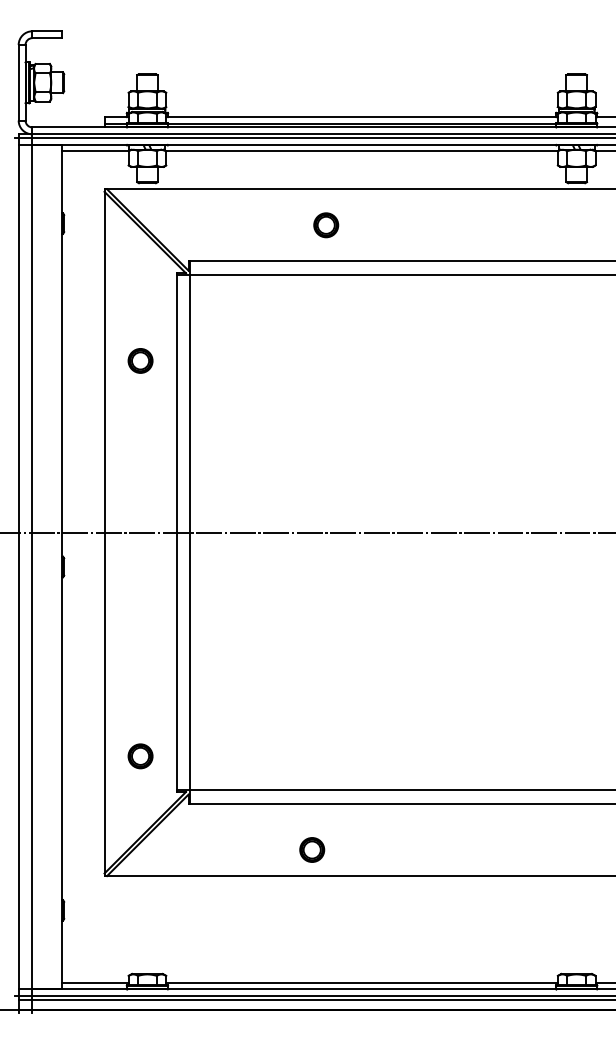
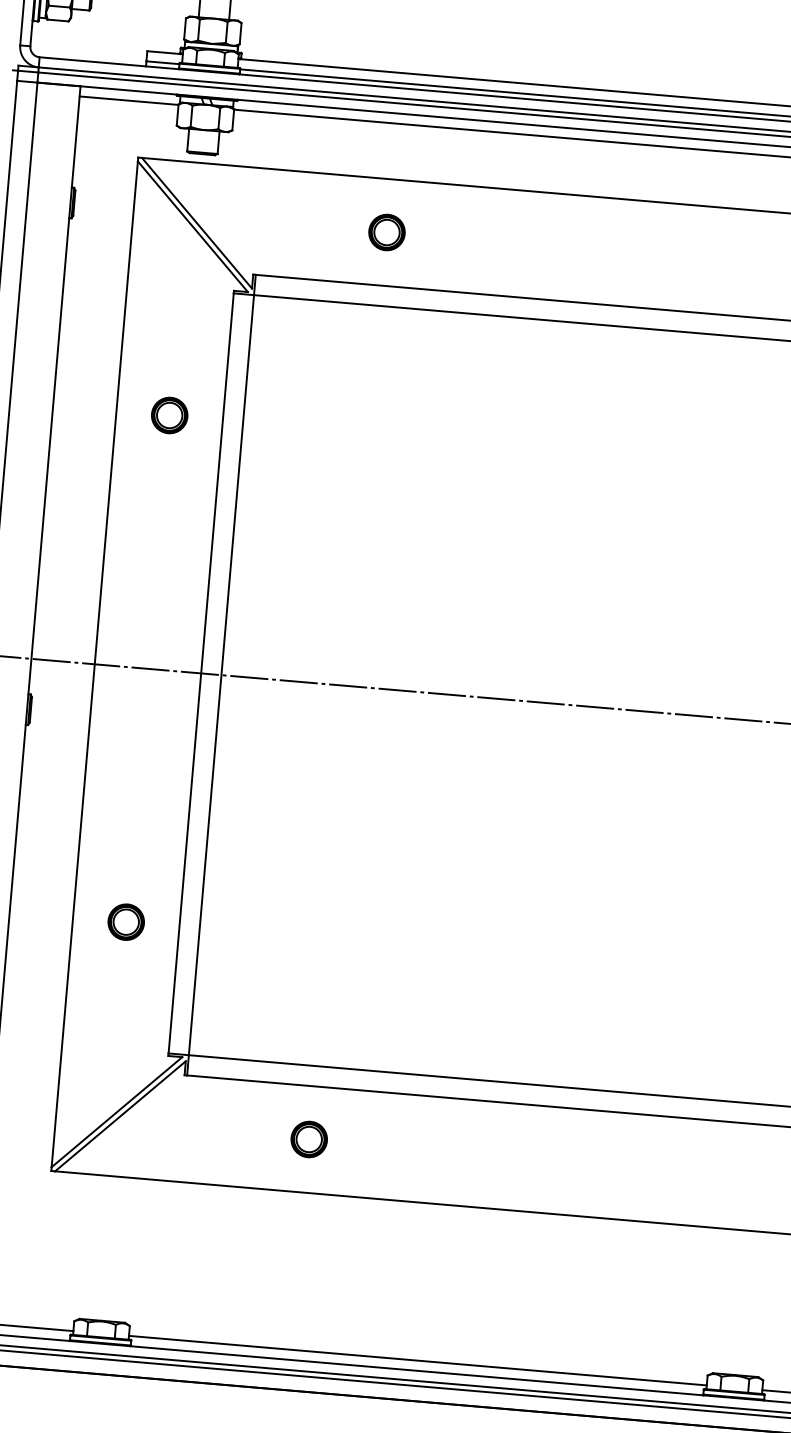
part: (326, 225) -> (387, 232), moved
part: (140, 756) -> (126, 922), moved
part: (312, 849) -> (309, 1138), moved

